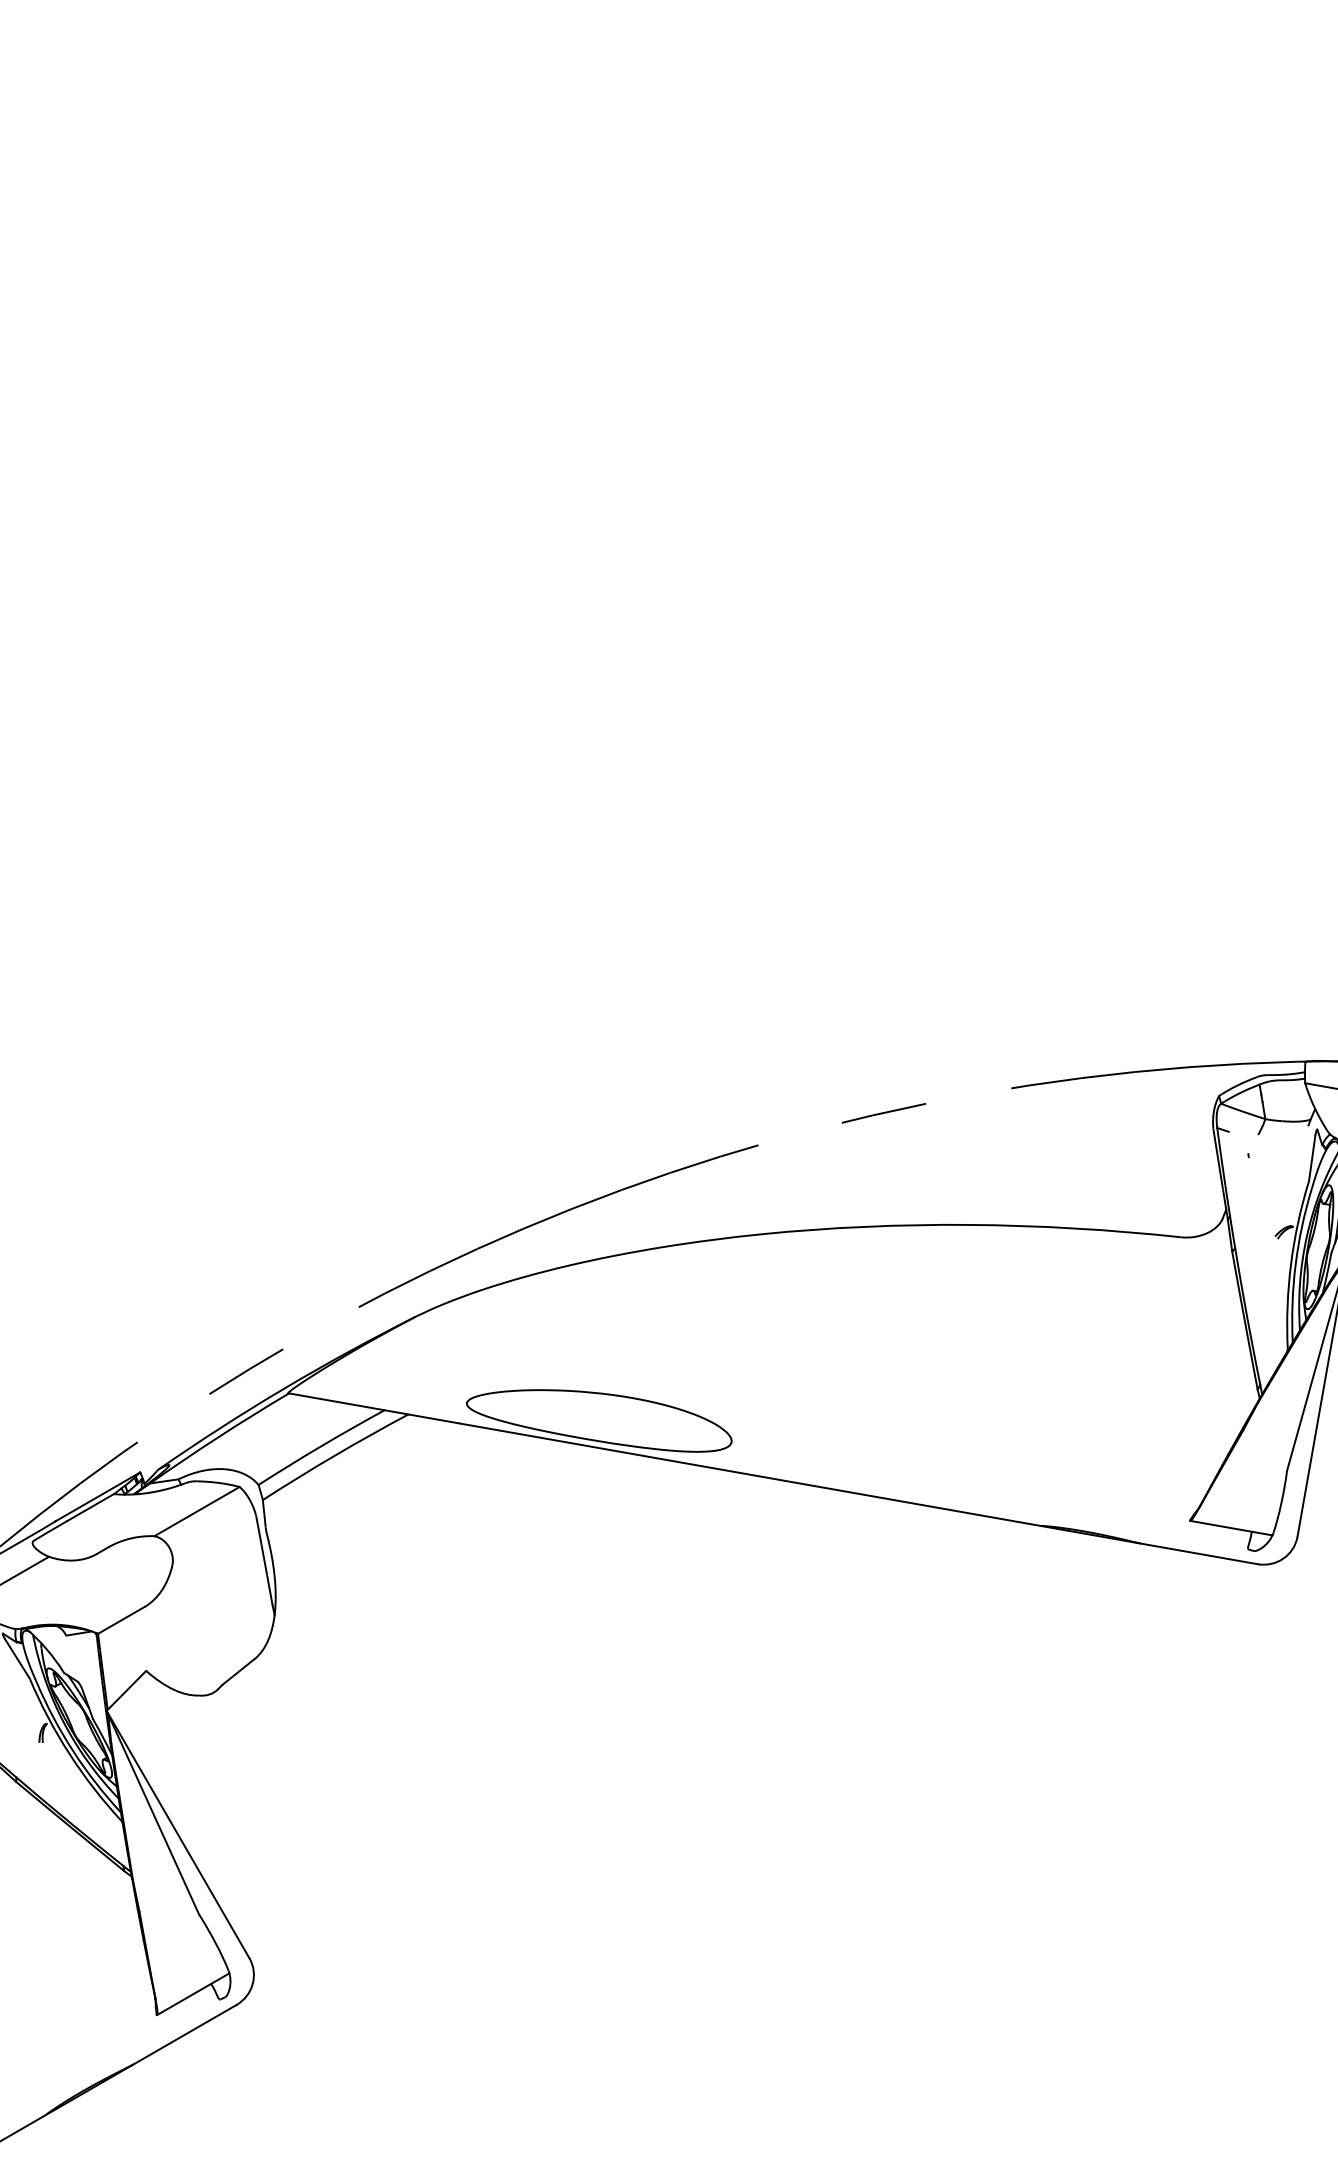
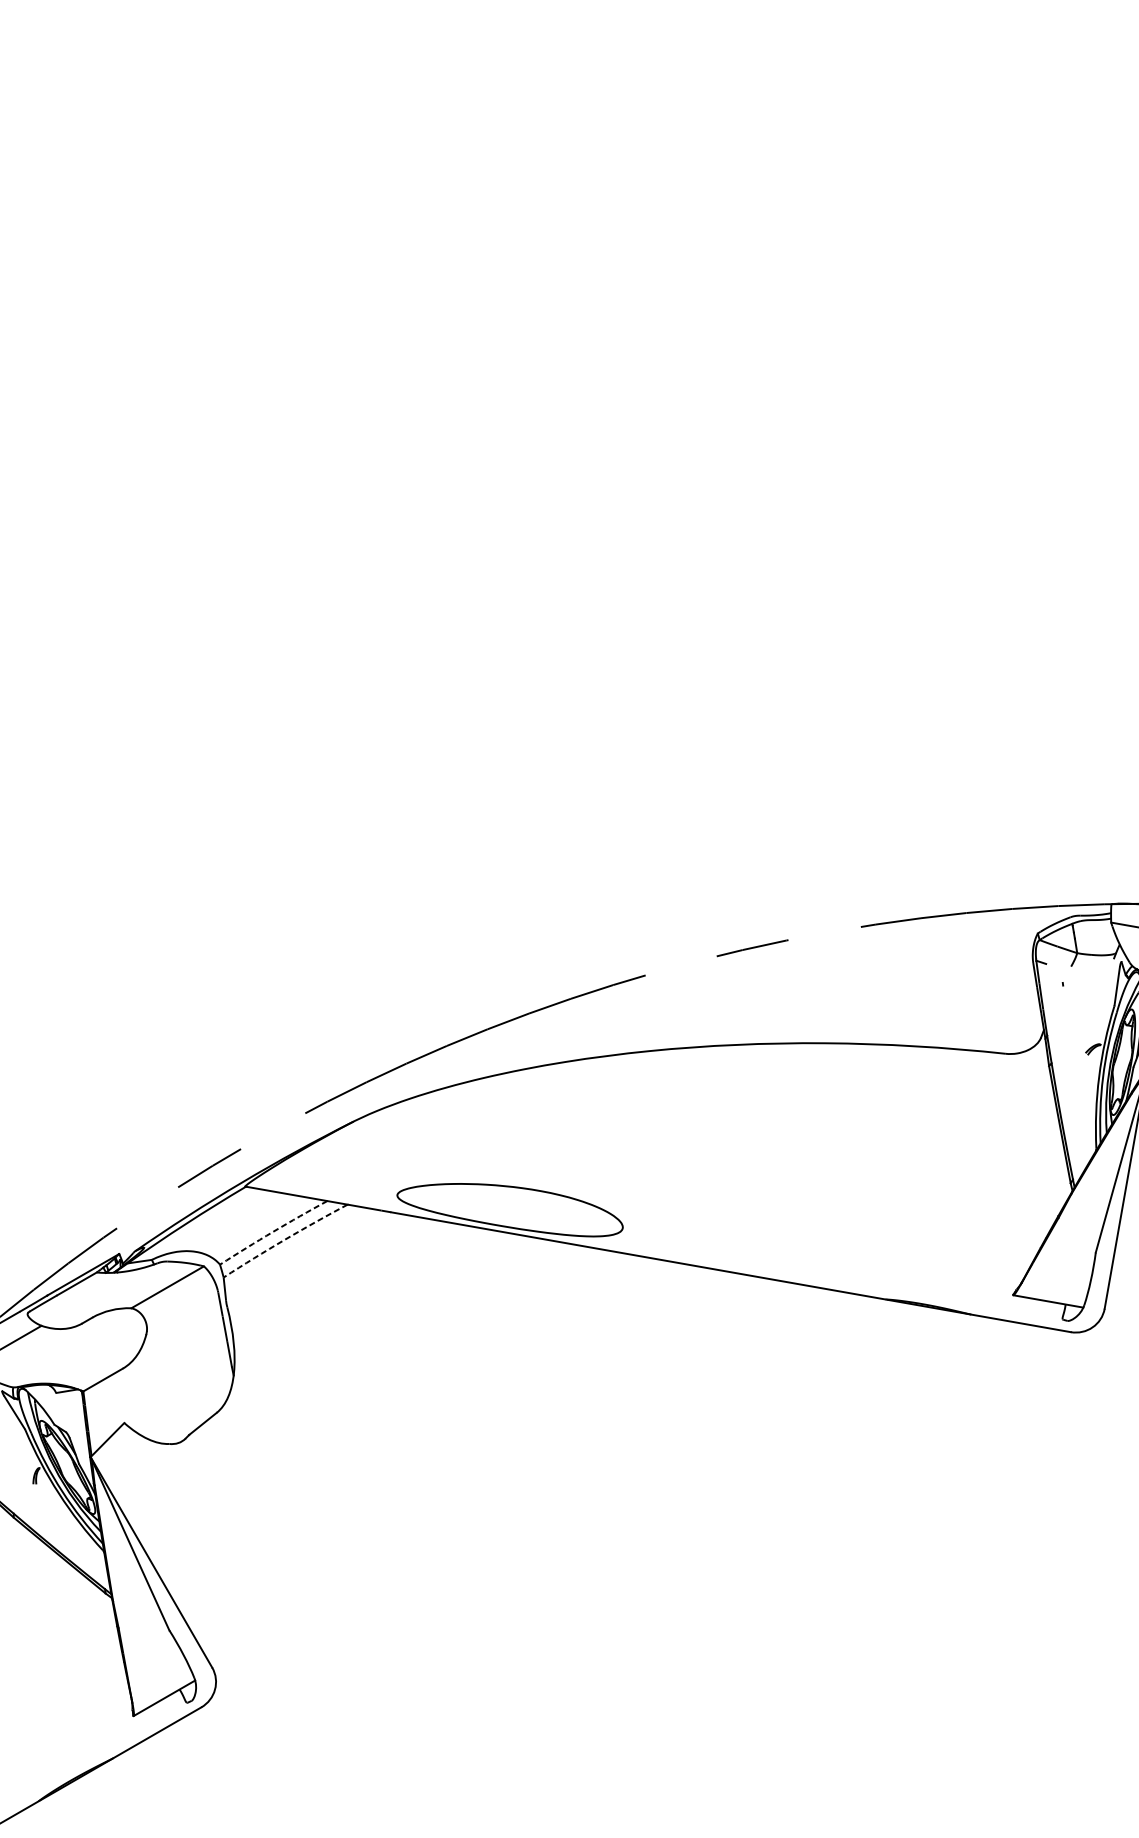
arc: (320, 1446) -> (272, 1231), solid -> dashed
arc: (334, 1455) -> (284, 1239), solid -> dashed

